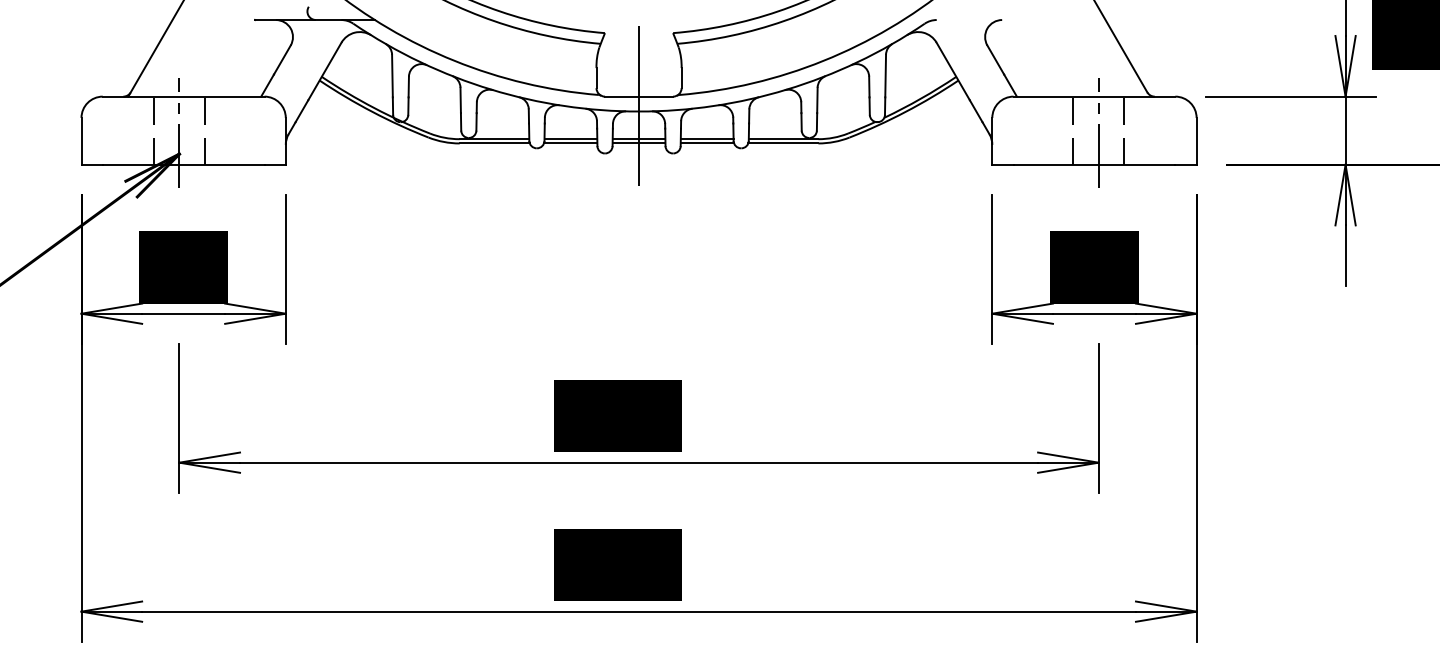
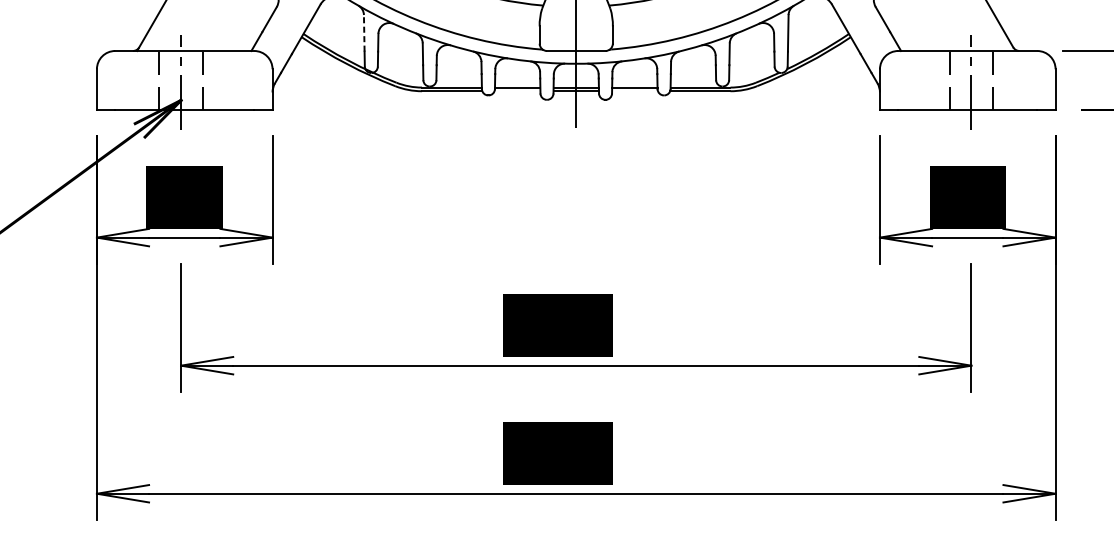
line: (392, 75) -> (364, 32), solid -> dashed
line: (570, 143) -> (517, 91), removed
line: (707, 143) -> (635, 91), removed

